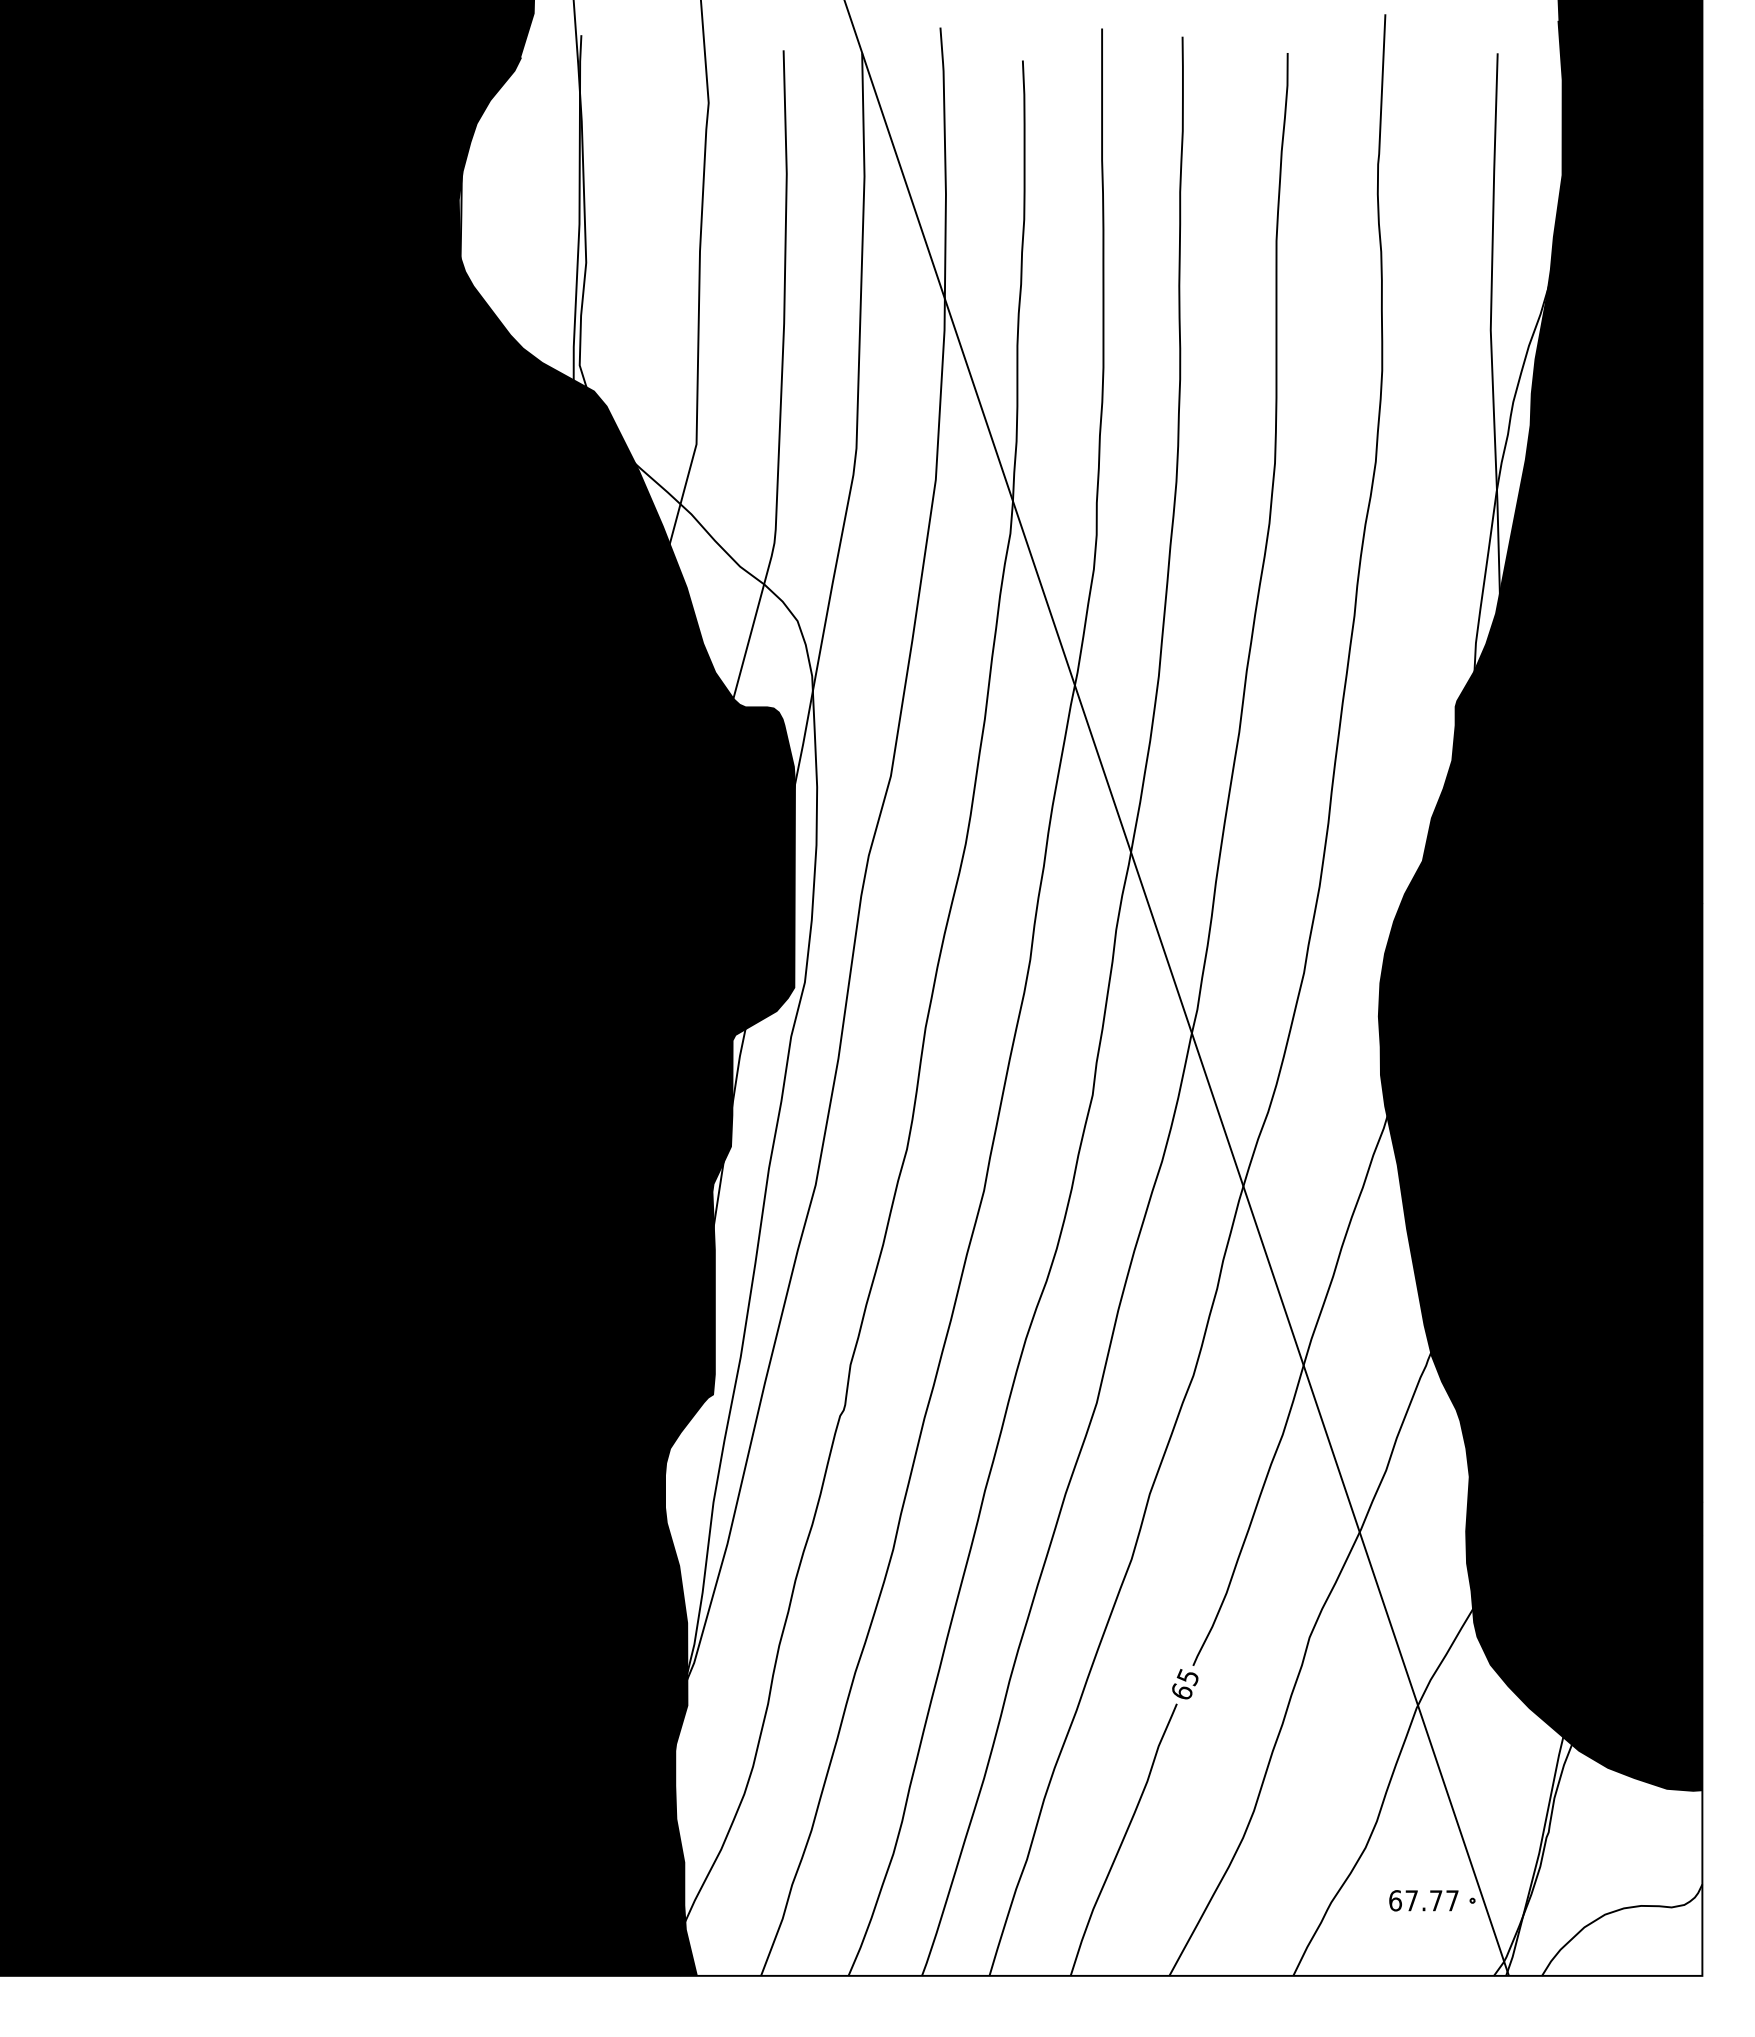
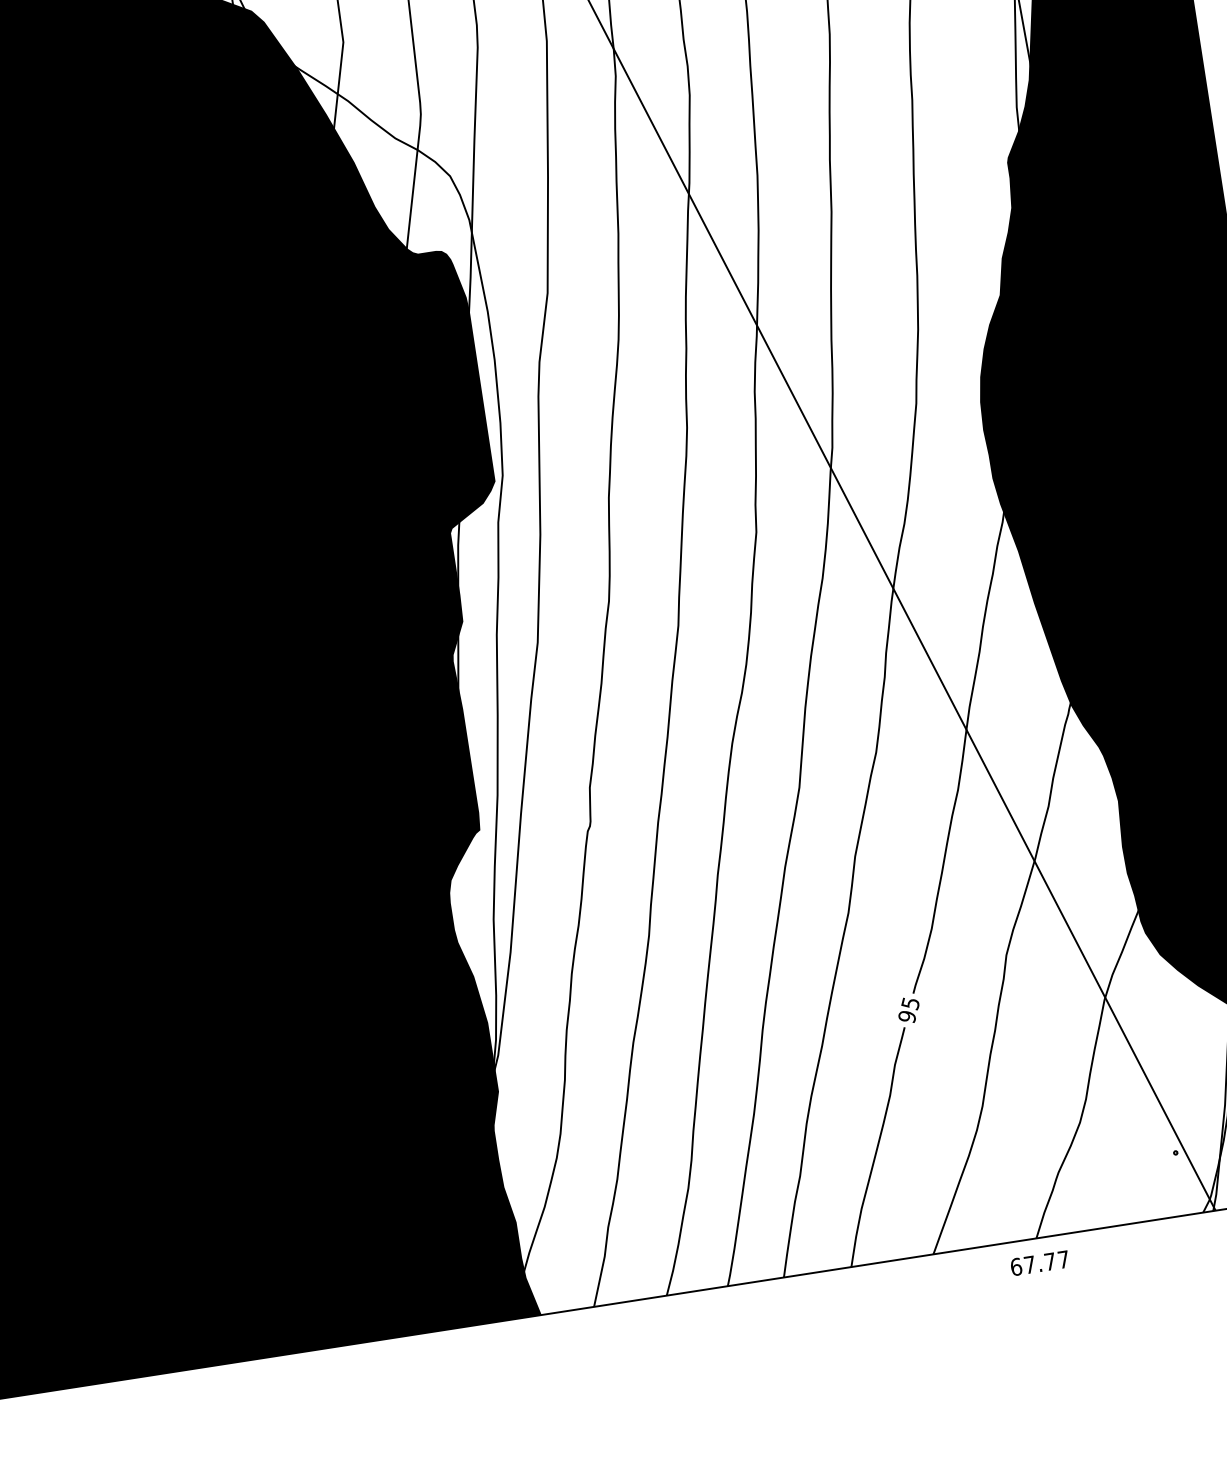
text: (1181, 1691) -> (906, 1016), 65 -> 95
text: (1423, 1900) -> (1039, 1263), moved

